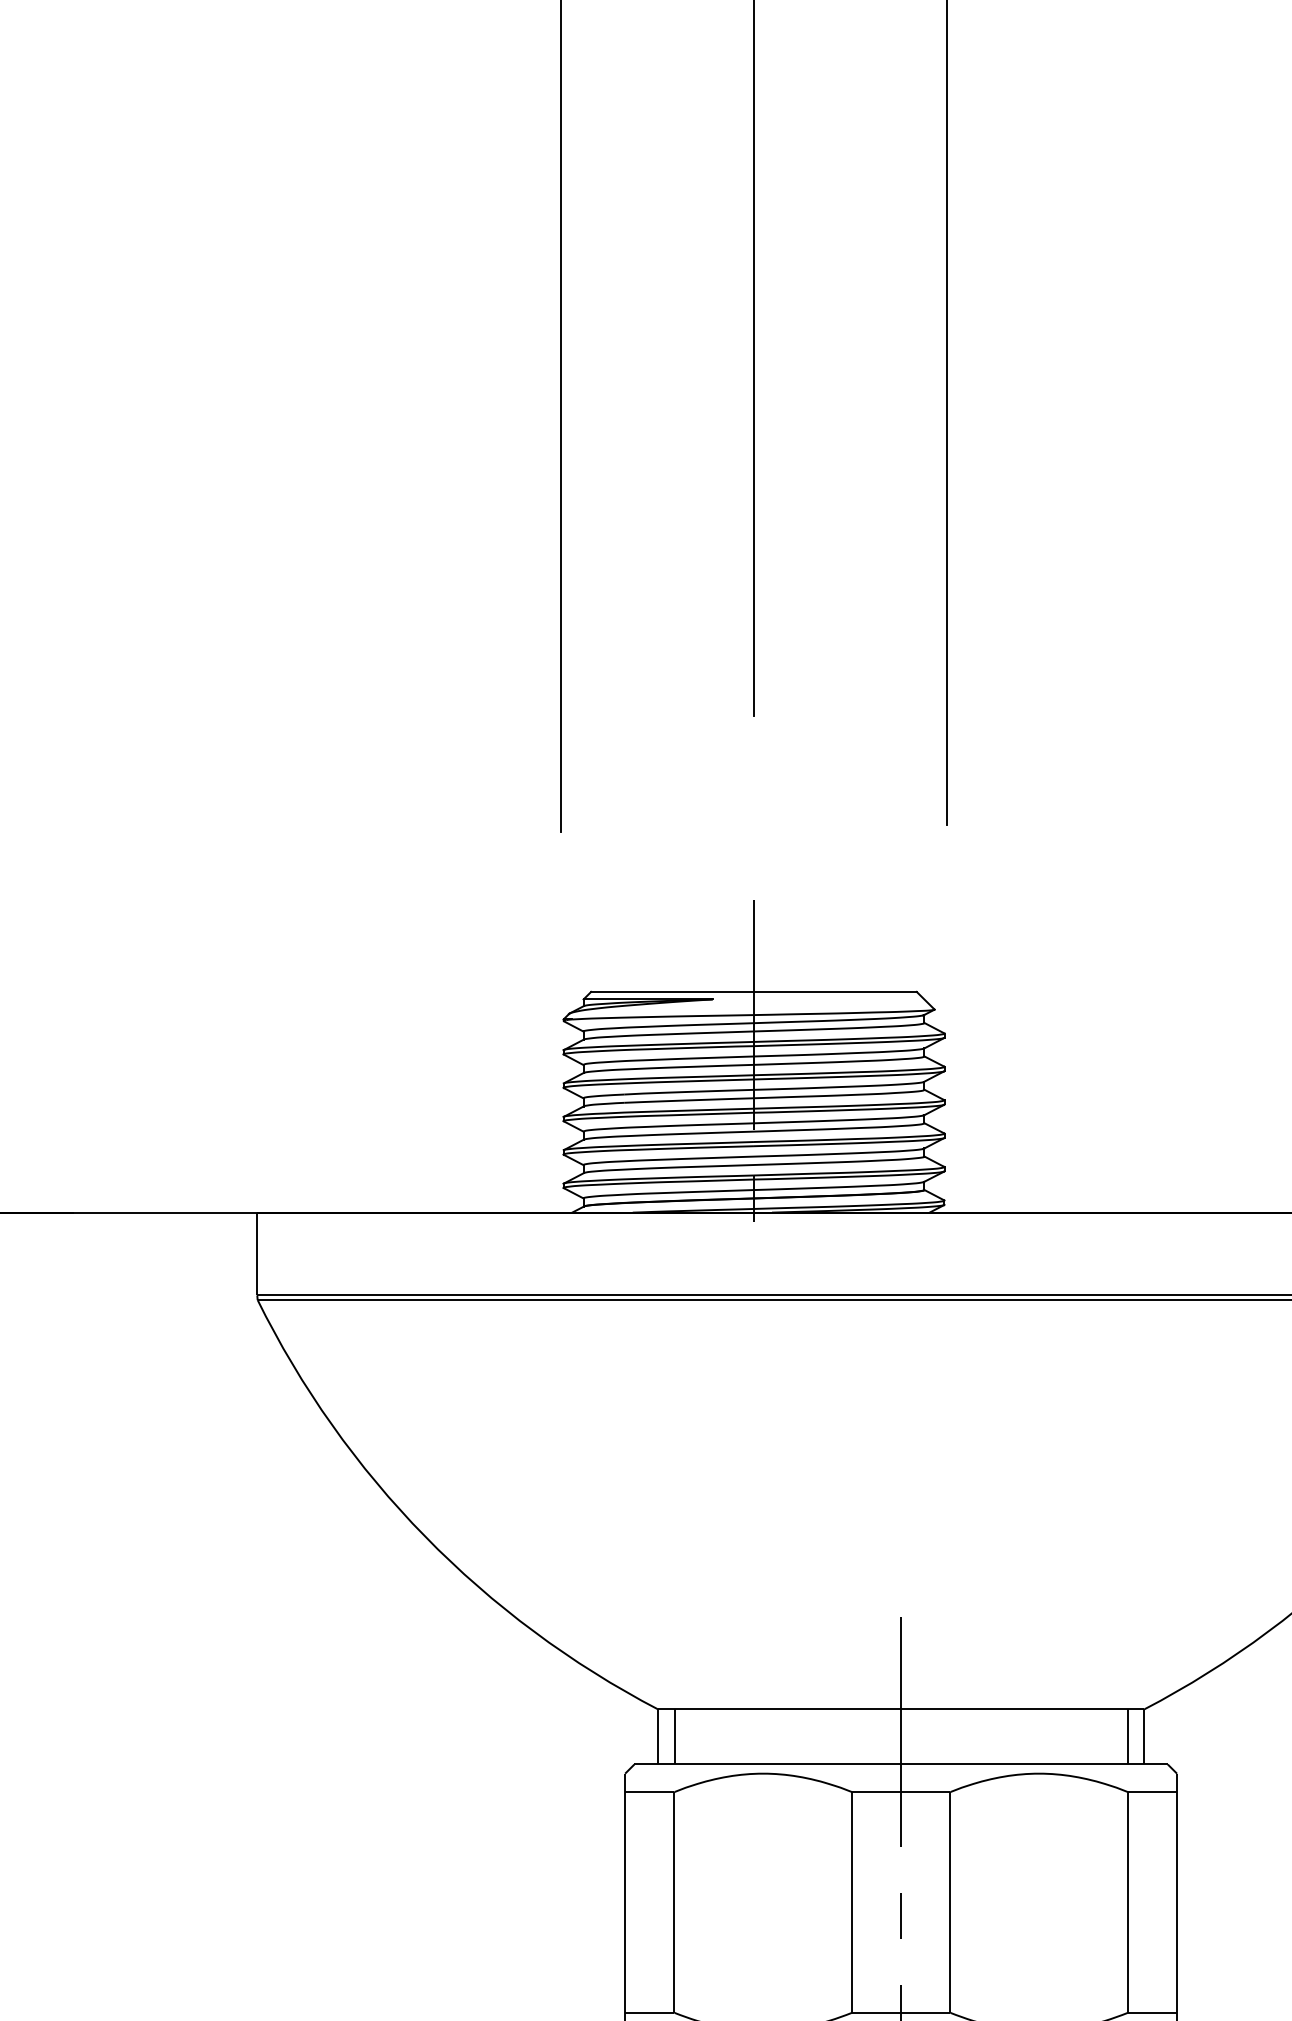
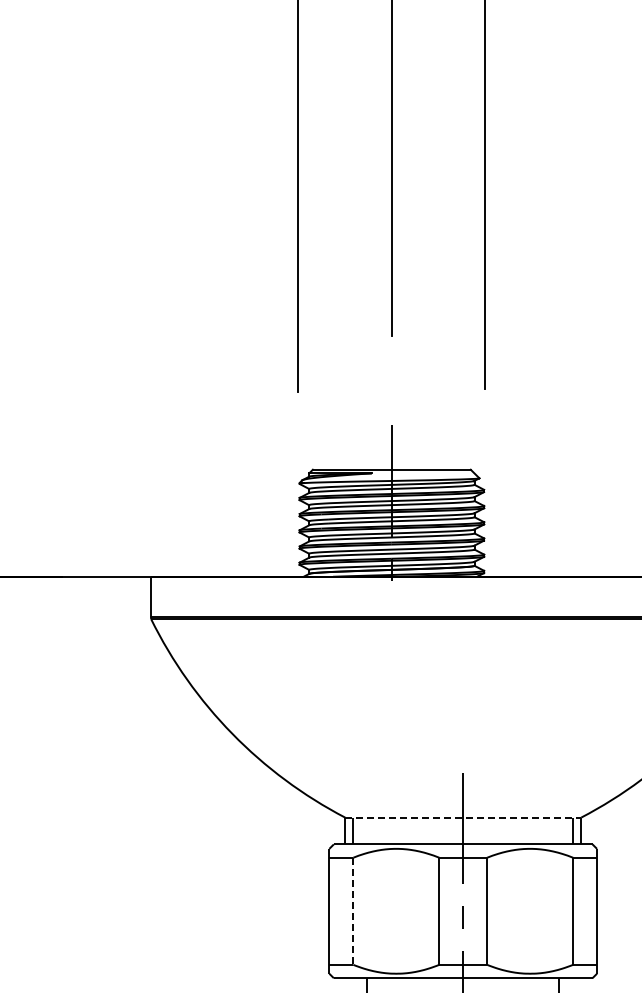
line: (901, 1709) -> (463, 817), solid -> dashed
line: (674, 1902) -> (353, 911), solid -> dashed

